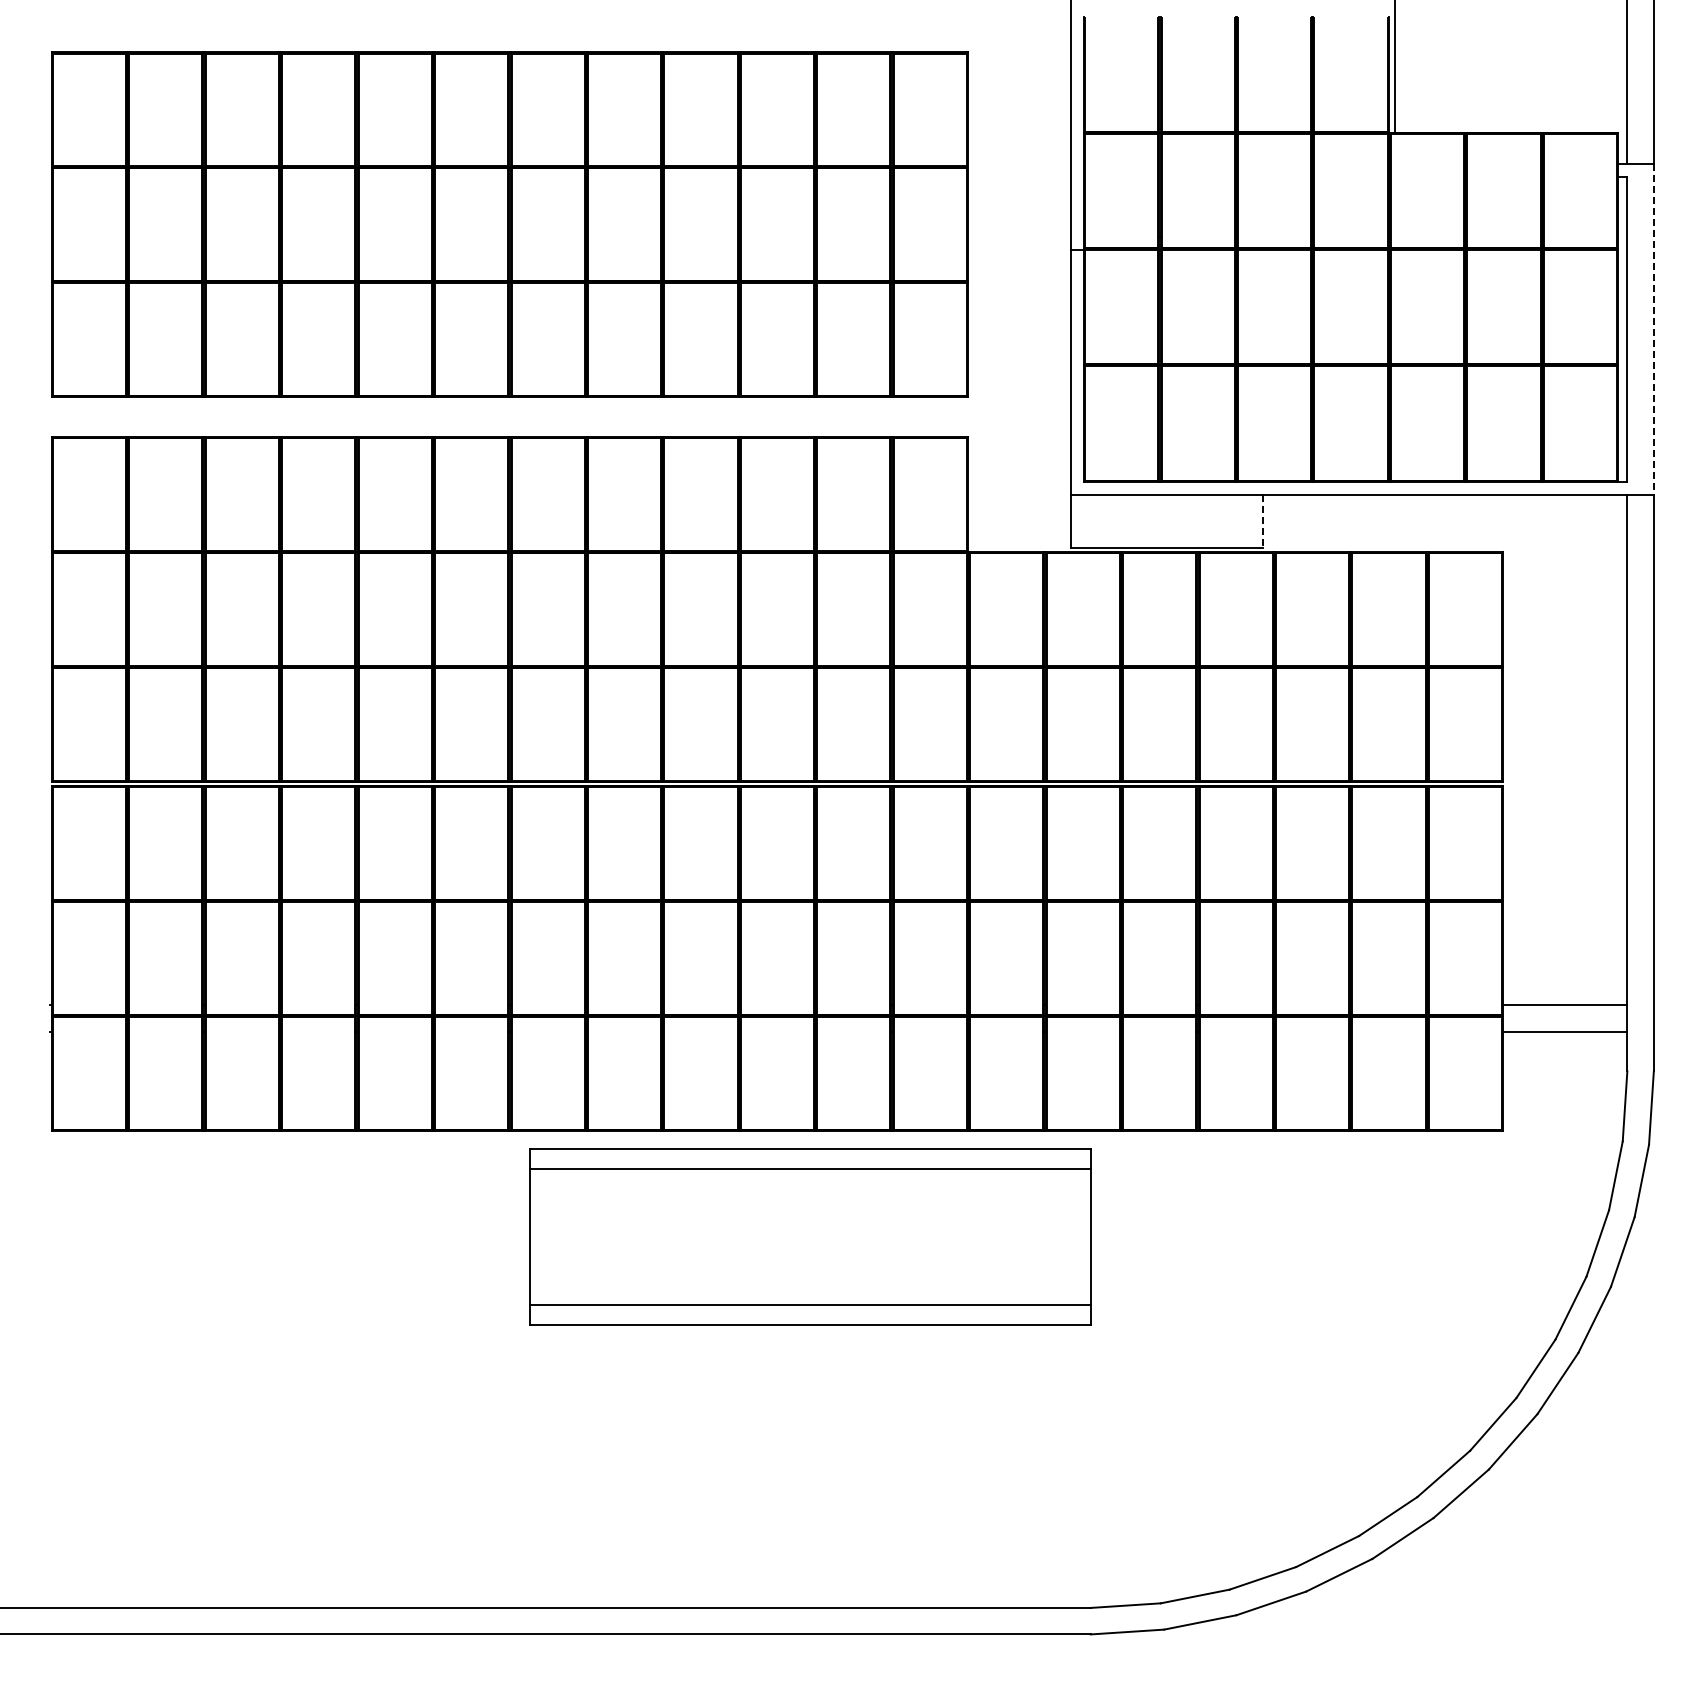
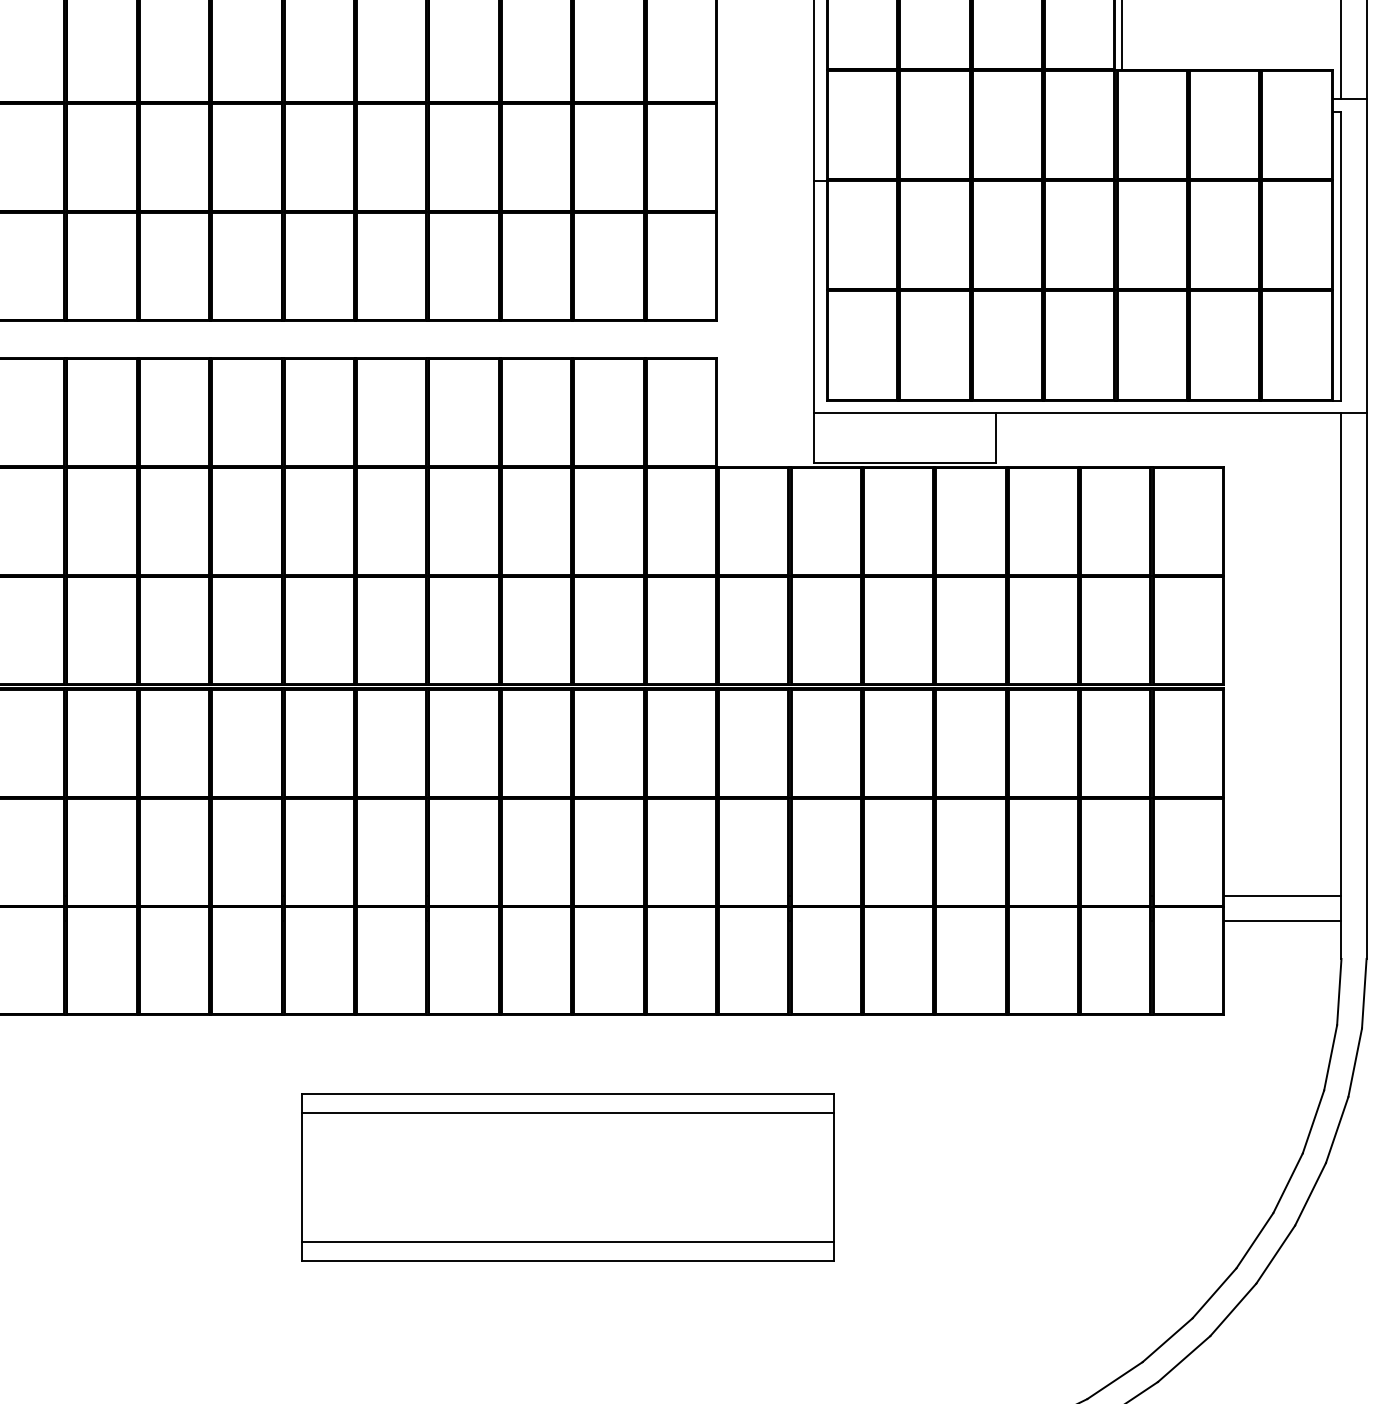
line: (1653, 329) -> (1366, 256), dashed -> solid
line: (1262, 521) -> (995, 438), dashed -> solid
part: (810, 1236) -> (567, 1176), moved

